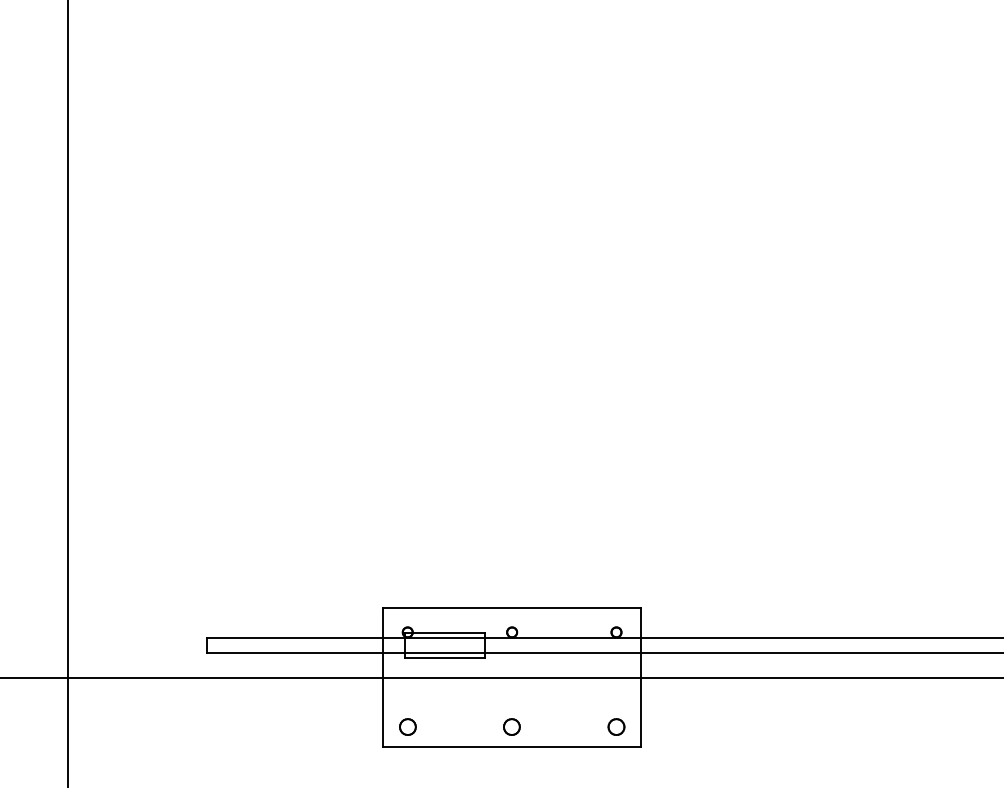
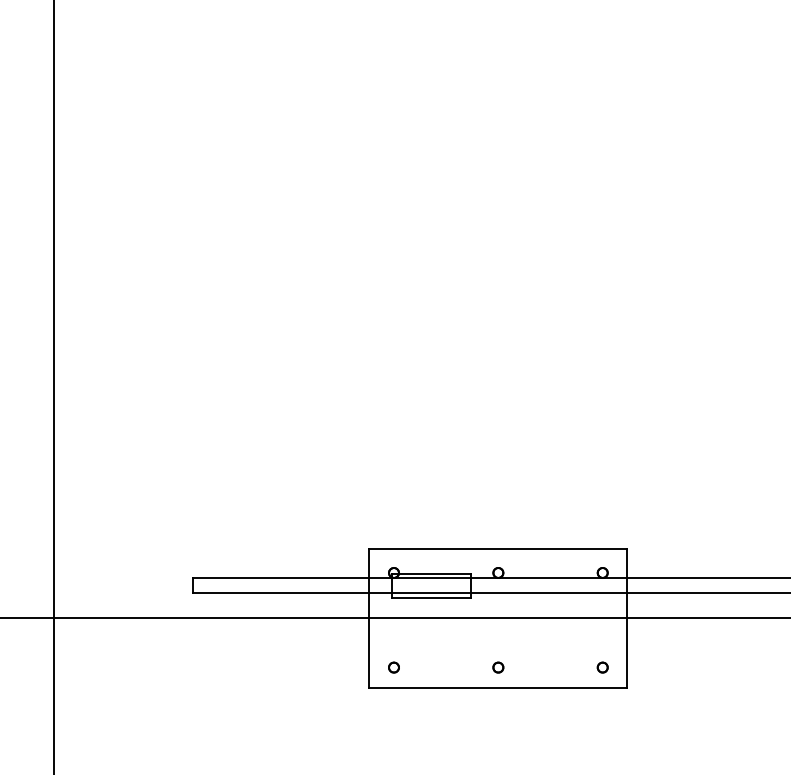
part: (407, 726) -> (393, 667), size x0.62
part: (512, 726) -> (498, 667), size x0.62
part: (616, 726) -> (602, 667), size x0.62

